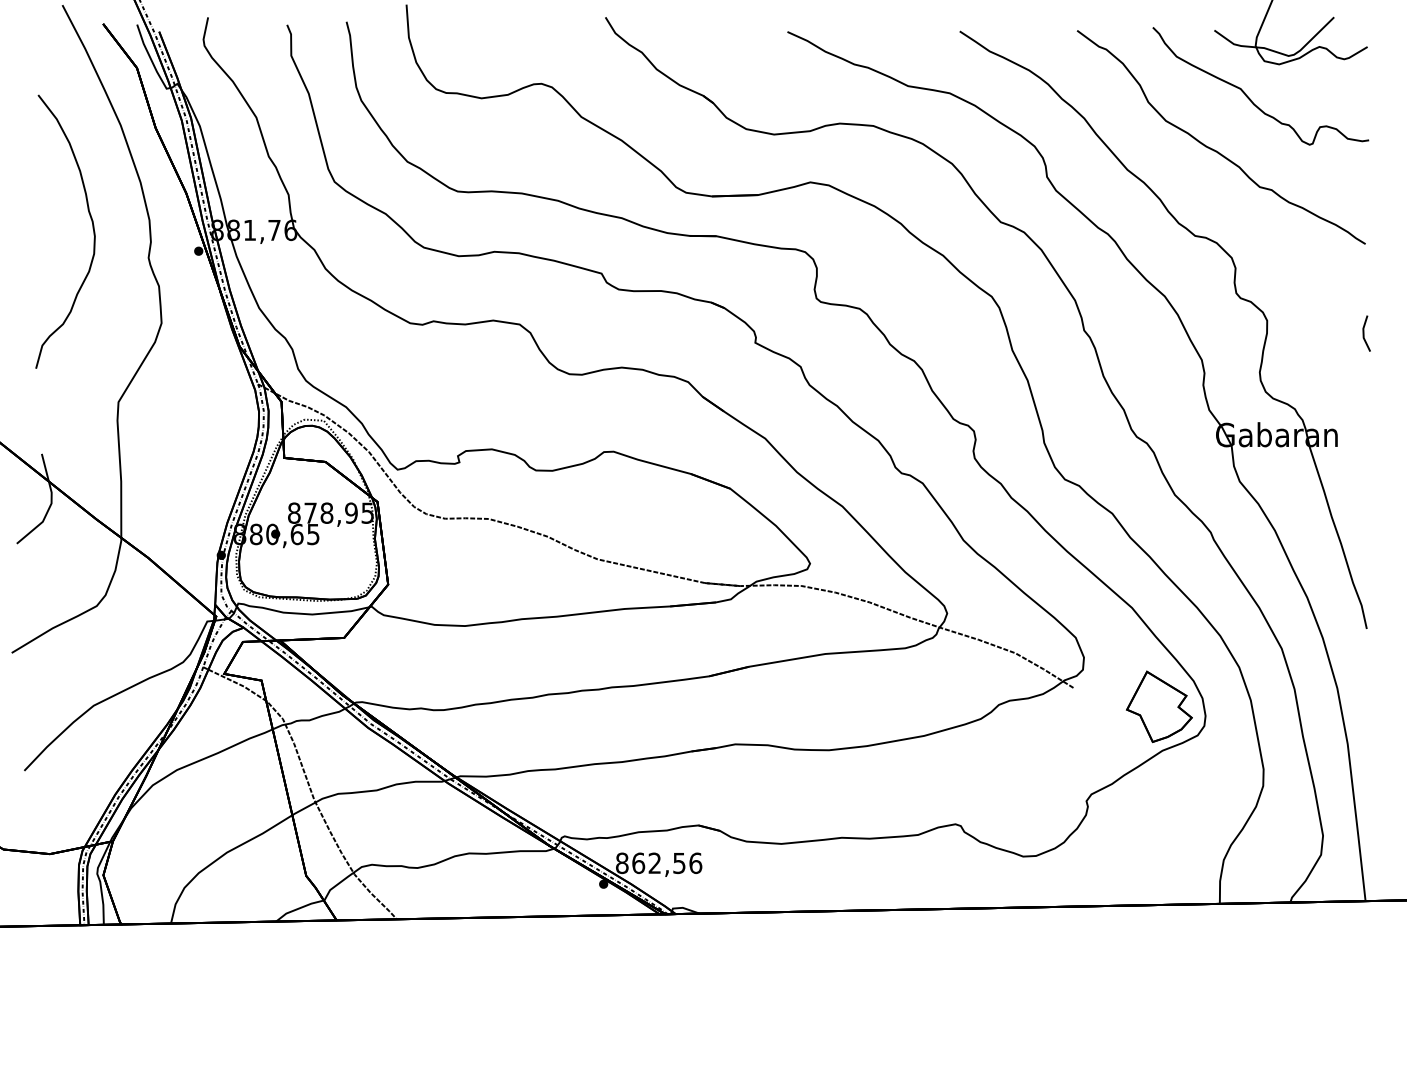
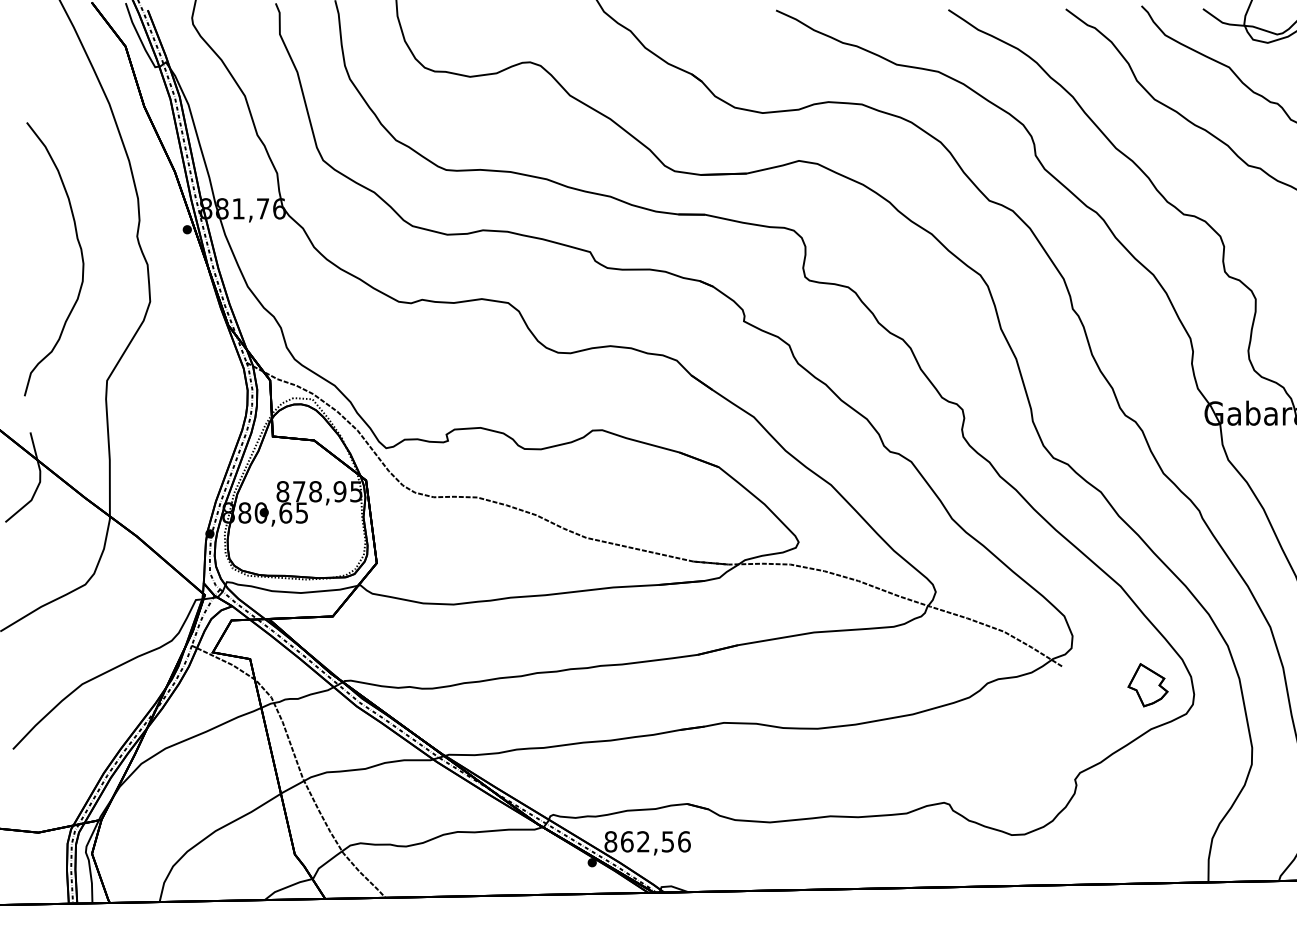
curve: (92, 228) -> (81, 256), moved
part: (1159, 706) -> (1148, 685), size x0.6

